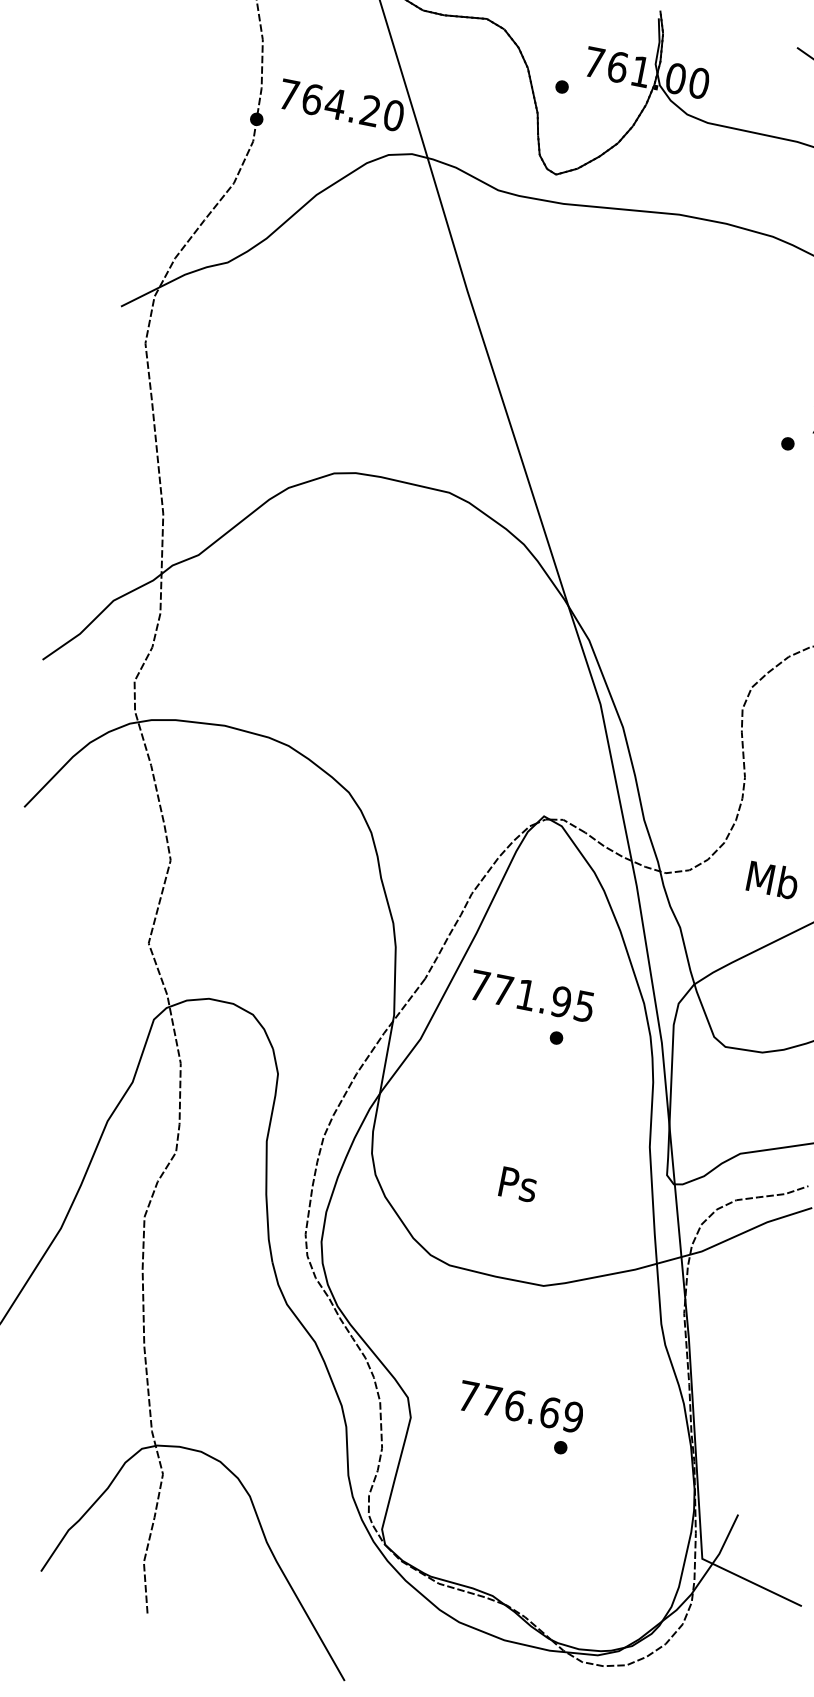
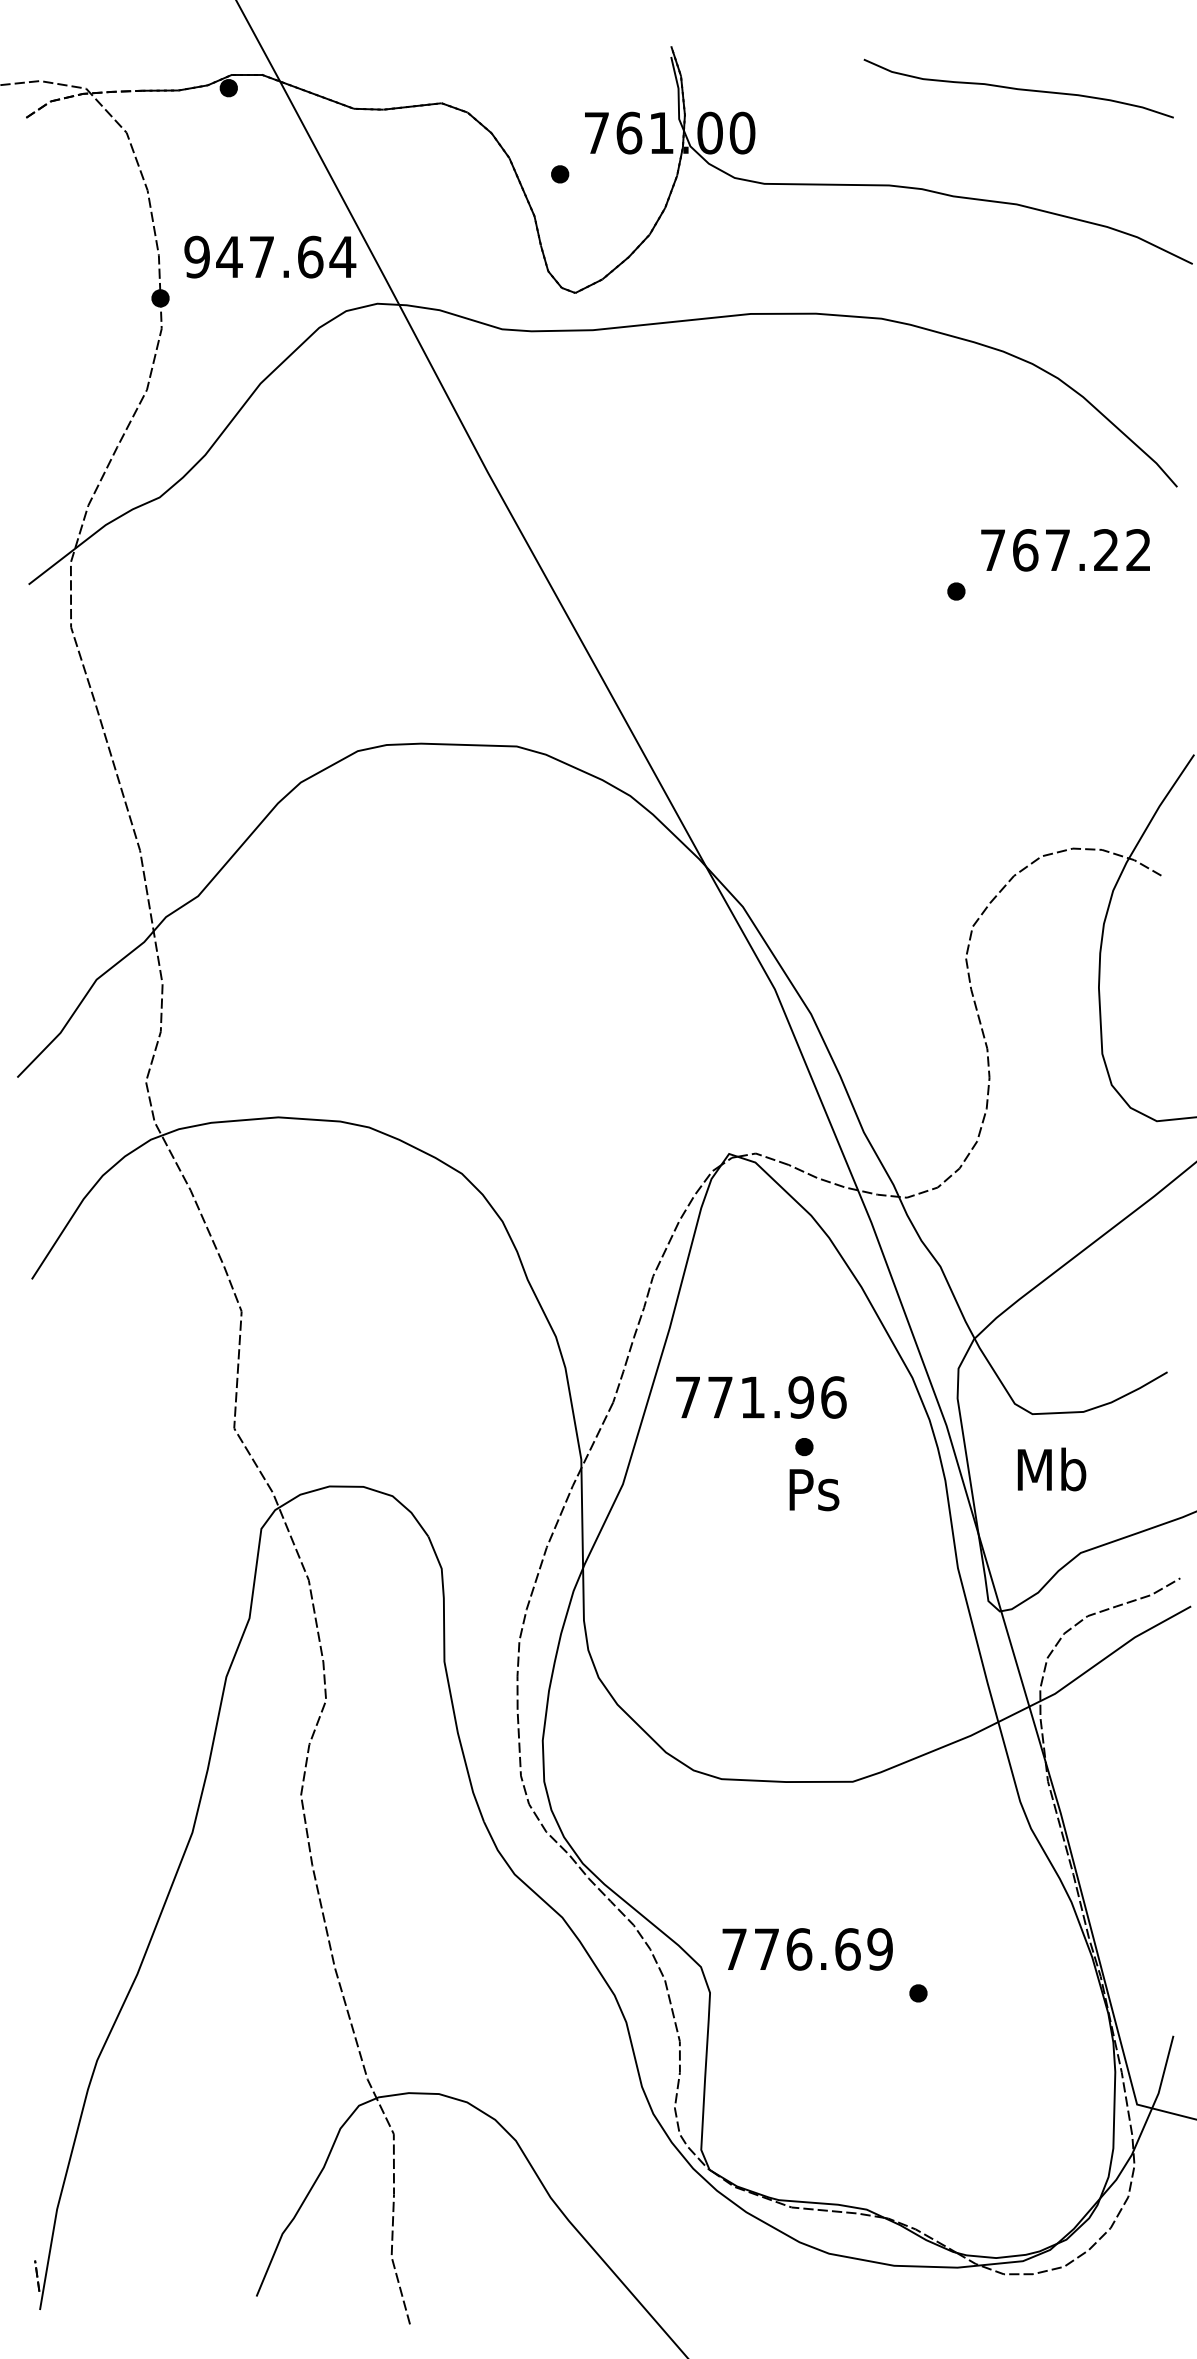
text: (341, 104) -> (270, 256), 764.20 -> 947.64
text: (772, 879) -> (1051, 1469), moved
text: (584, 1006) -> (833, 1397), 771.95 -> 771.96
text: (518, 1185) -> (814, 1490), moved
text: (520, 1406) -> (807, 1949), moved

